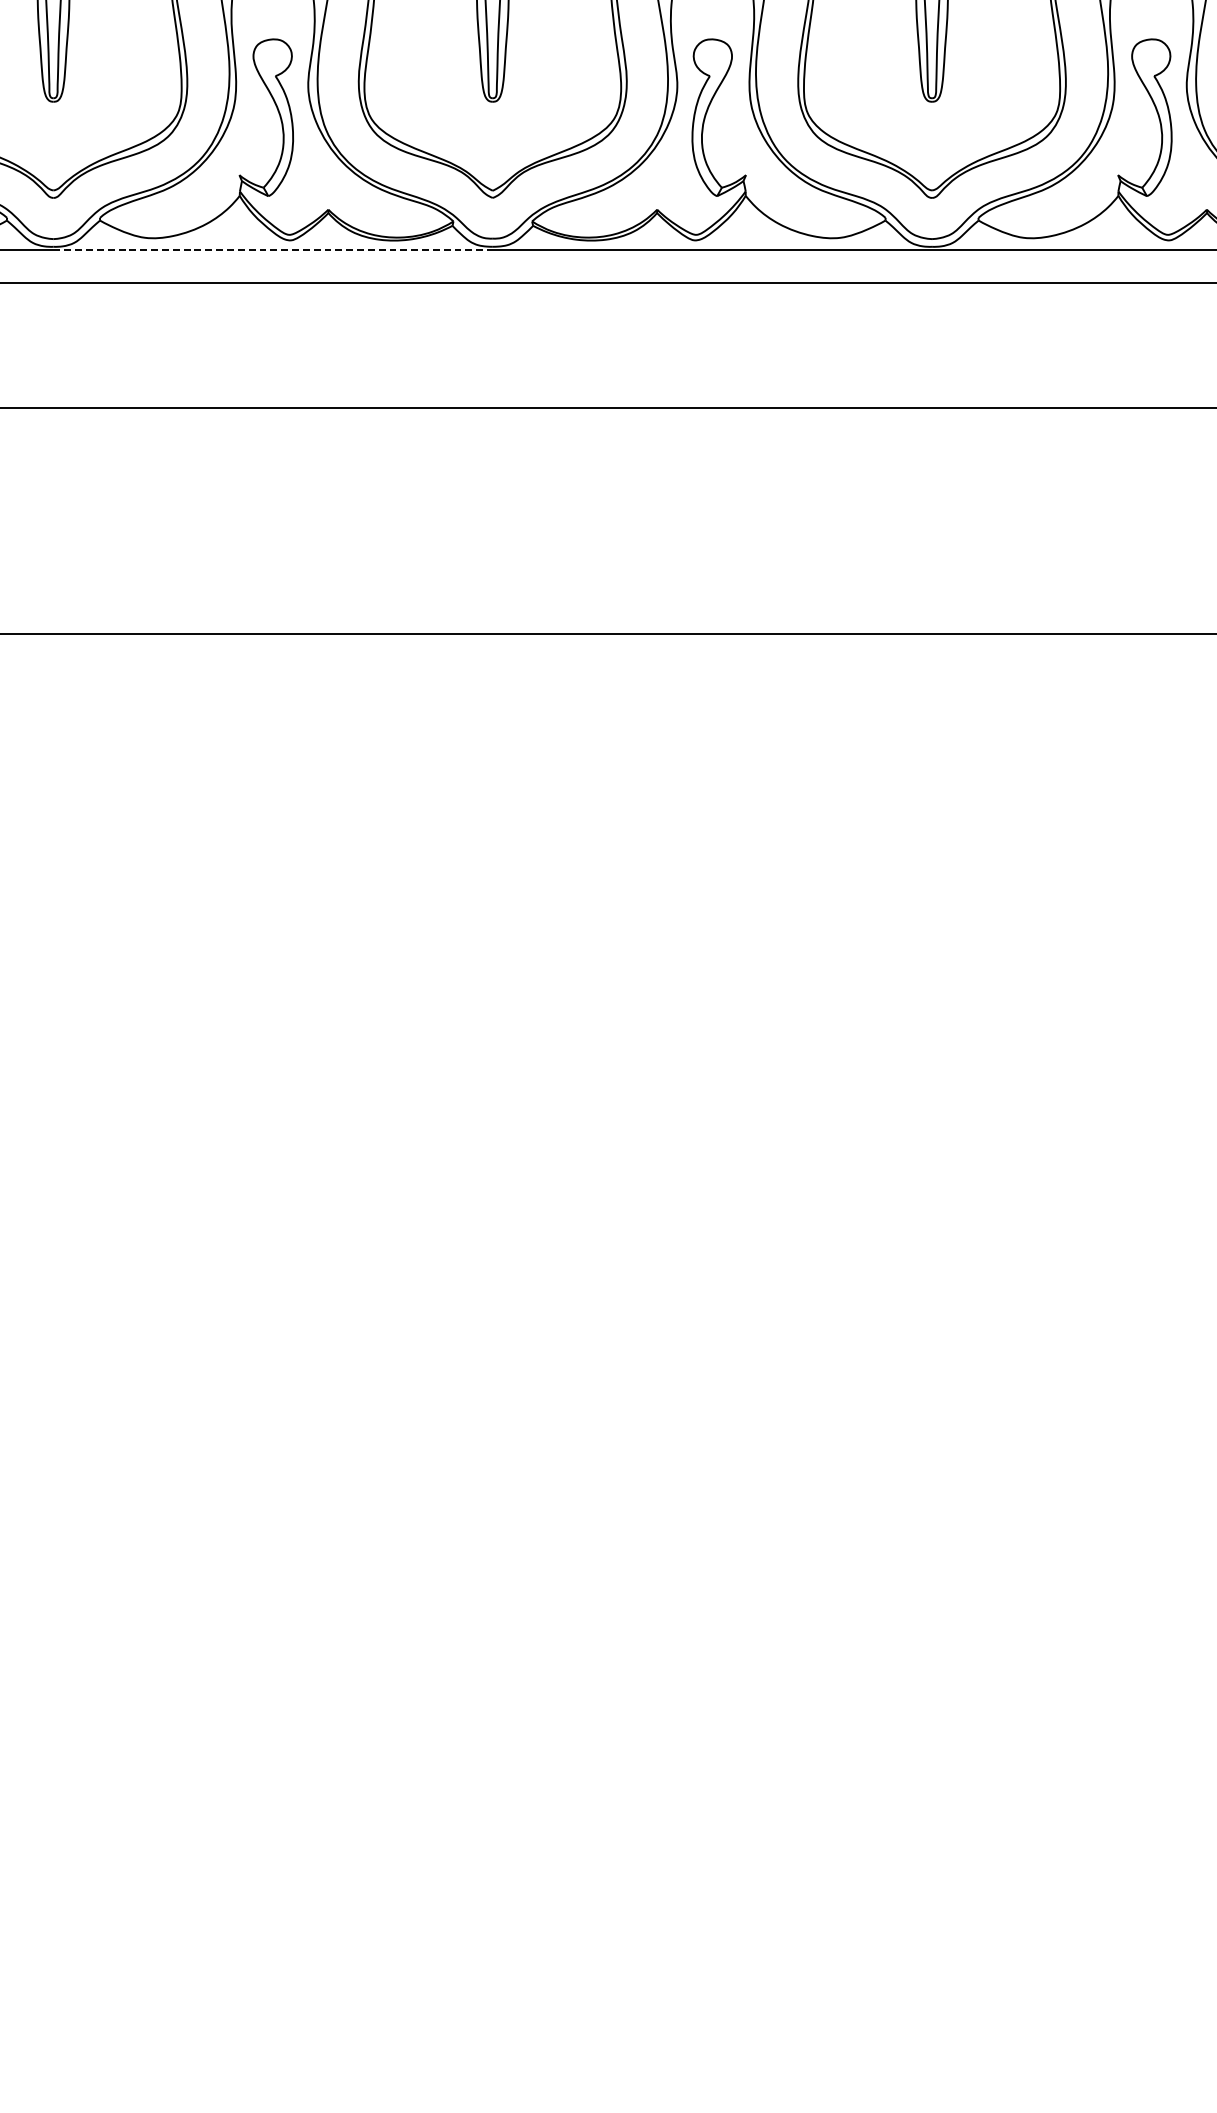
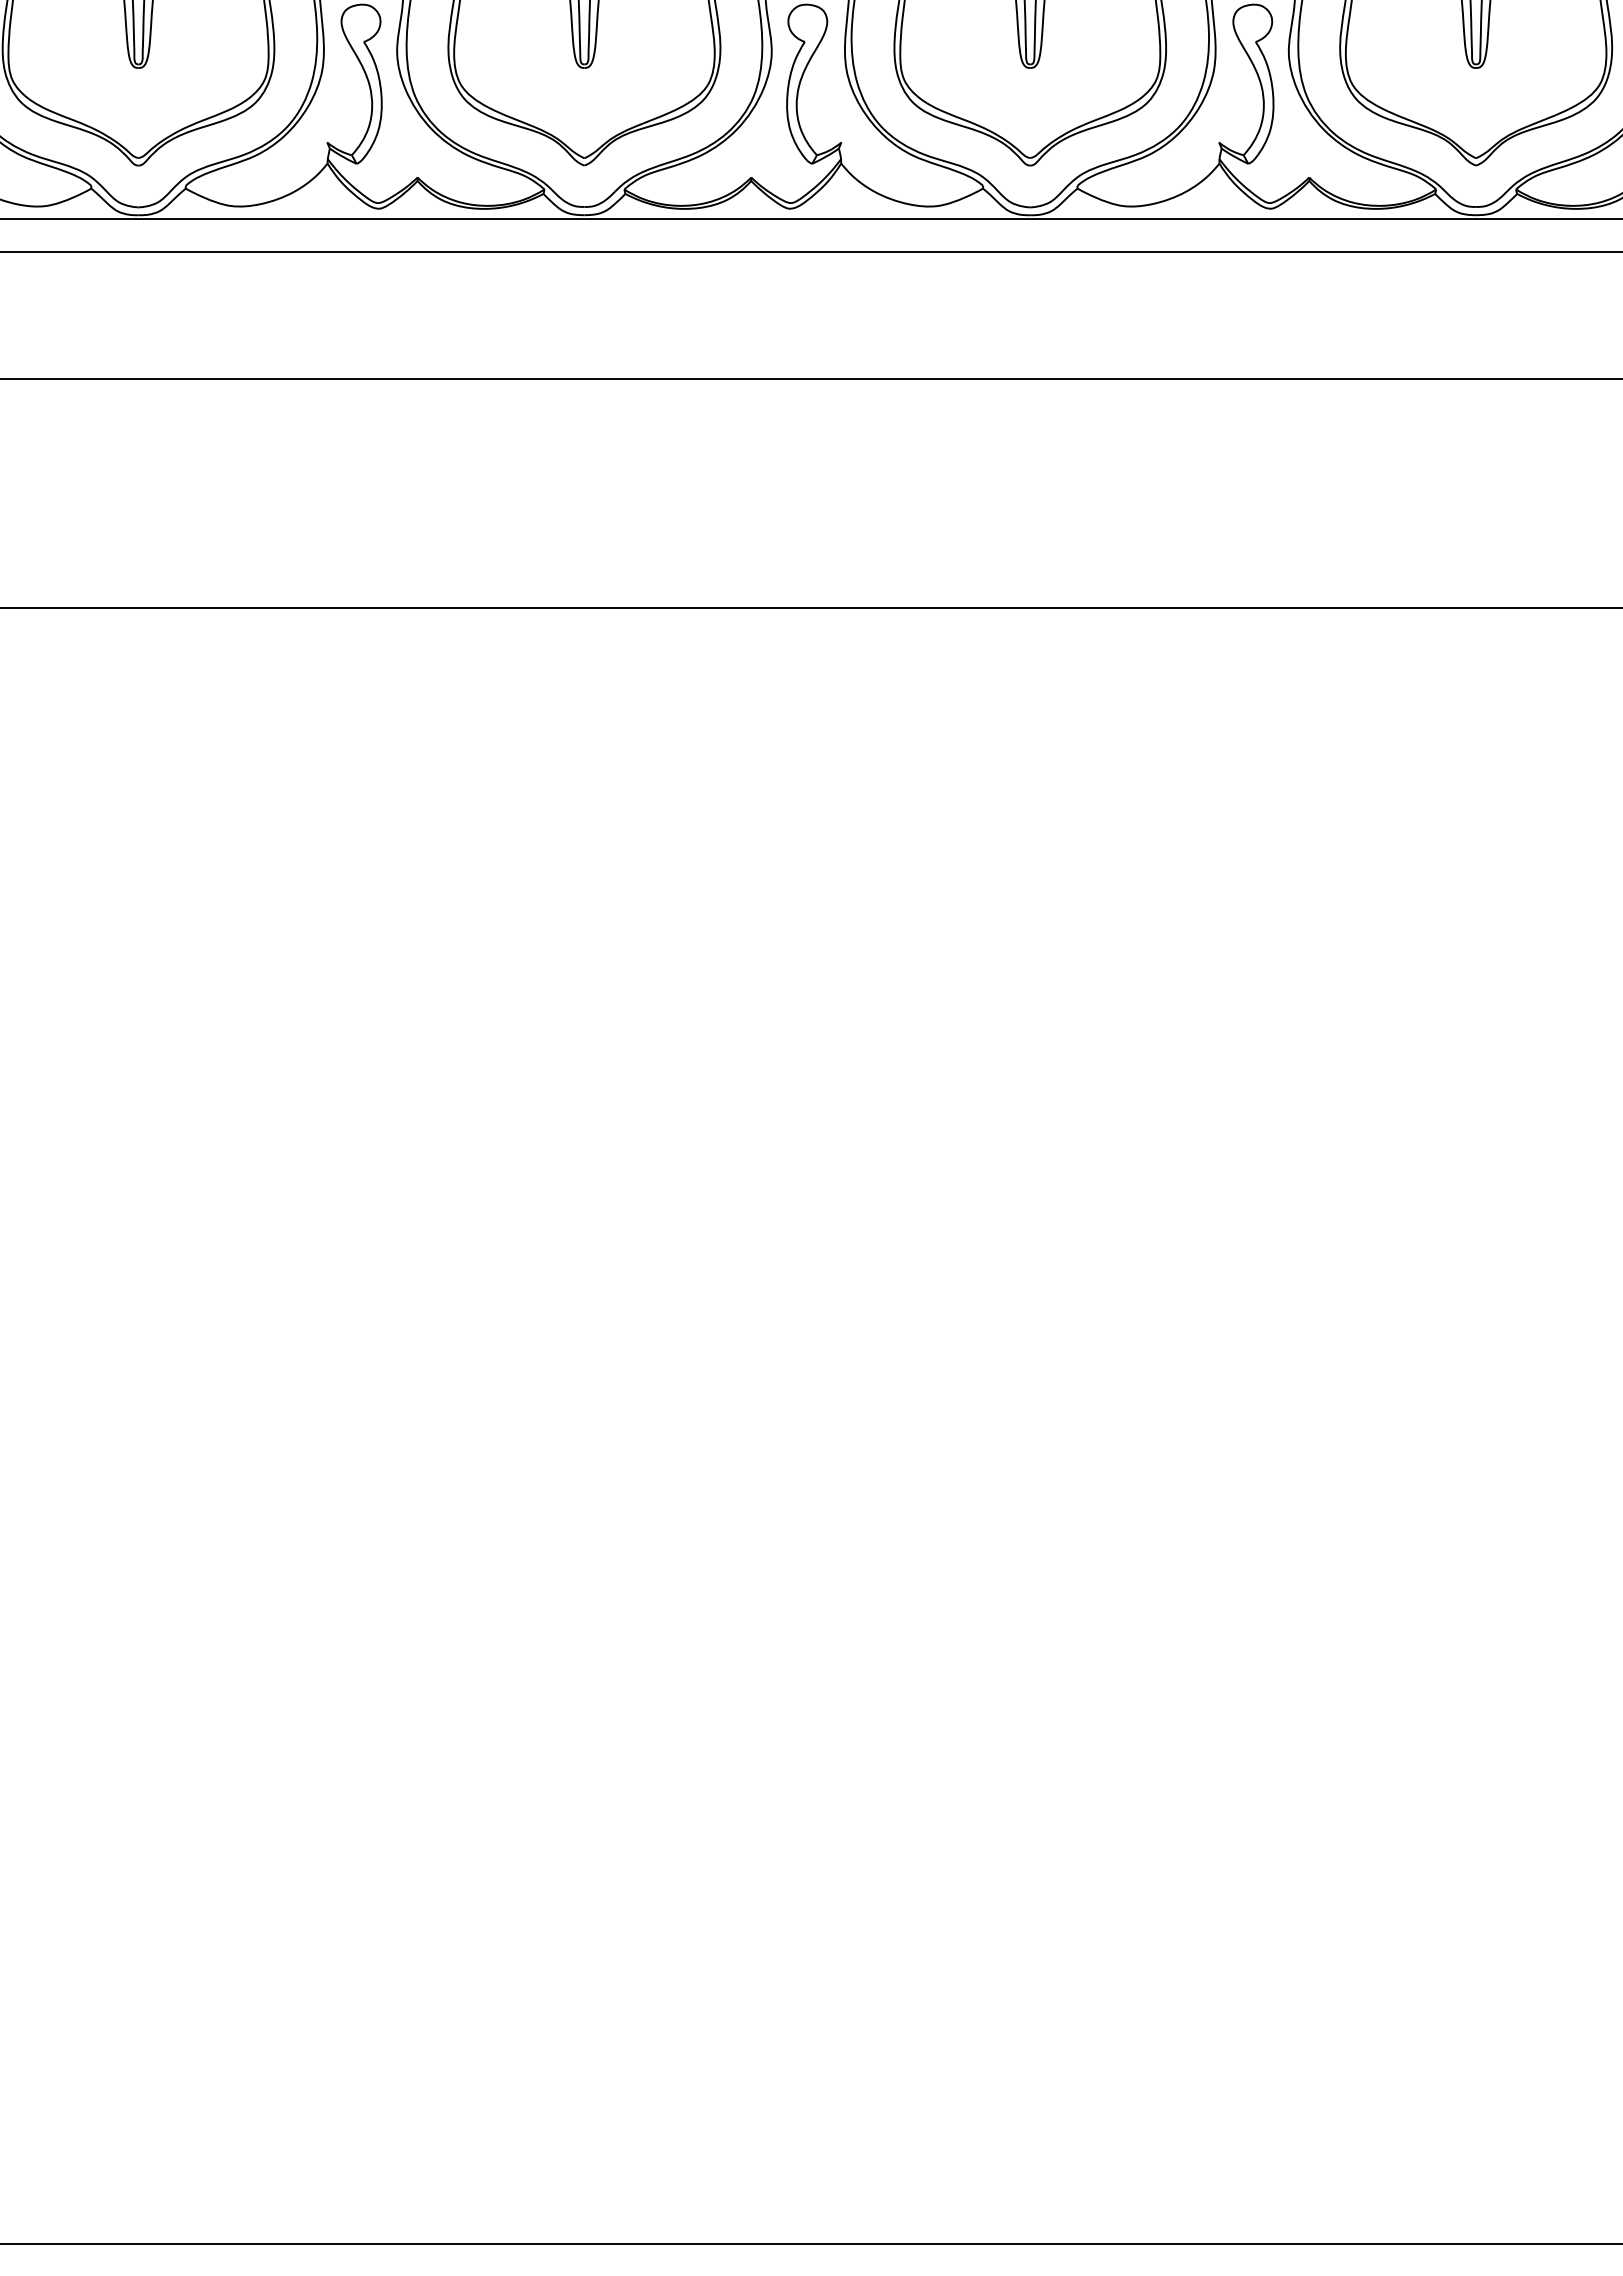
line: (273, 250) -> (361, 218), dashed -> solid

